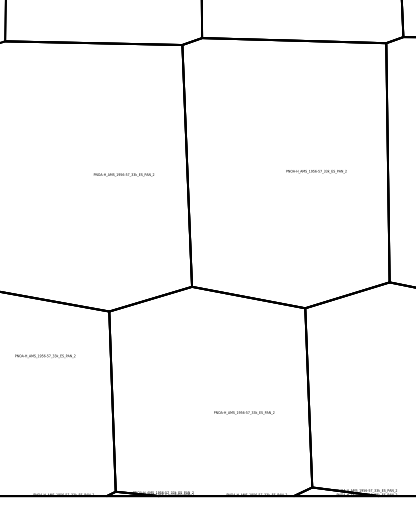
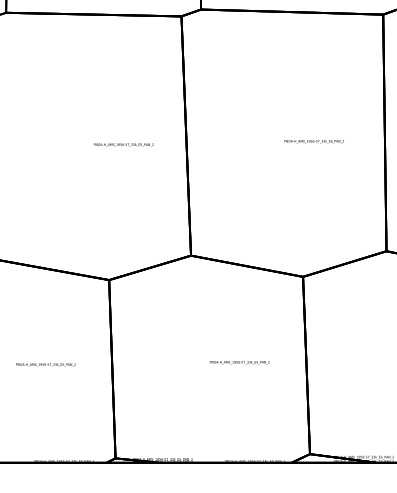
text: (45, 355) -> (46, 364), moved
text: (244, 412) -> (239, 362), moved

